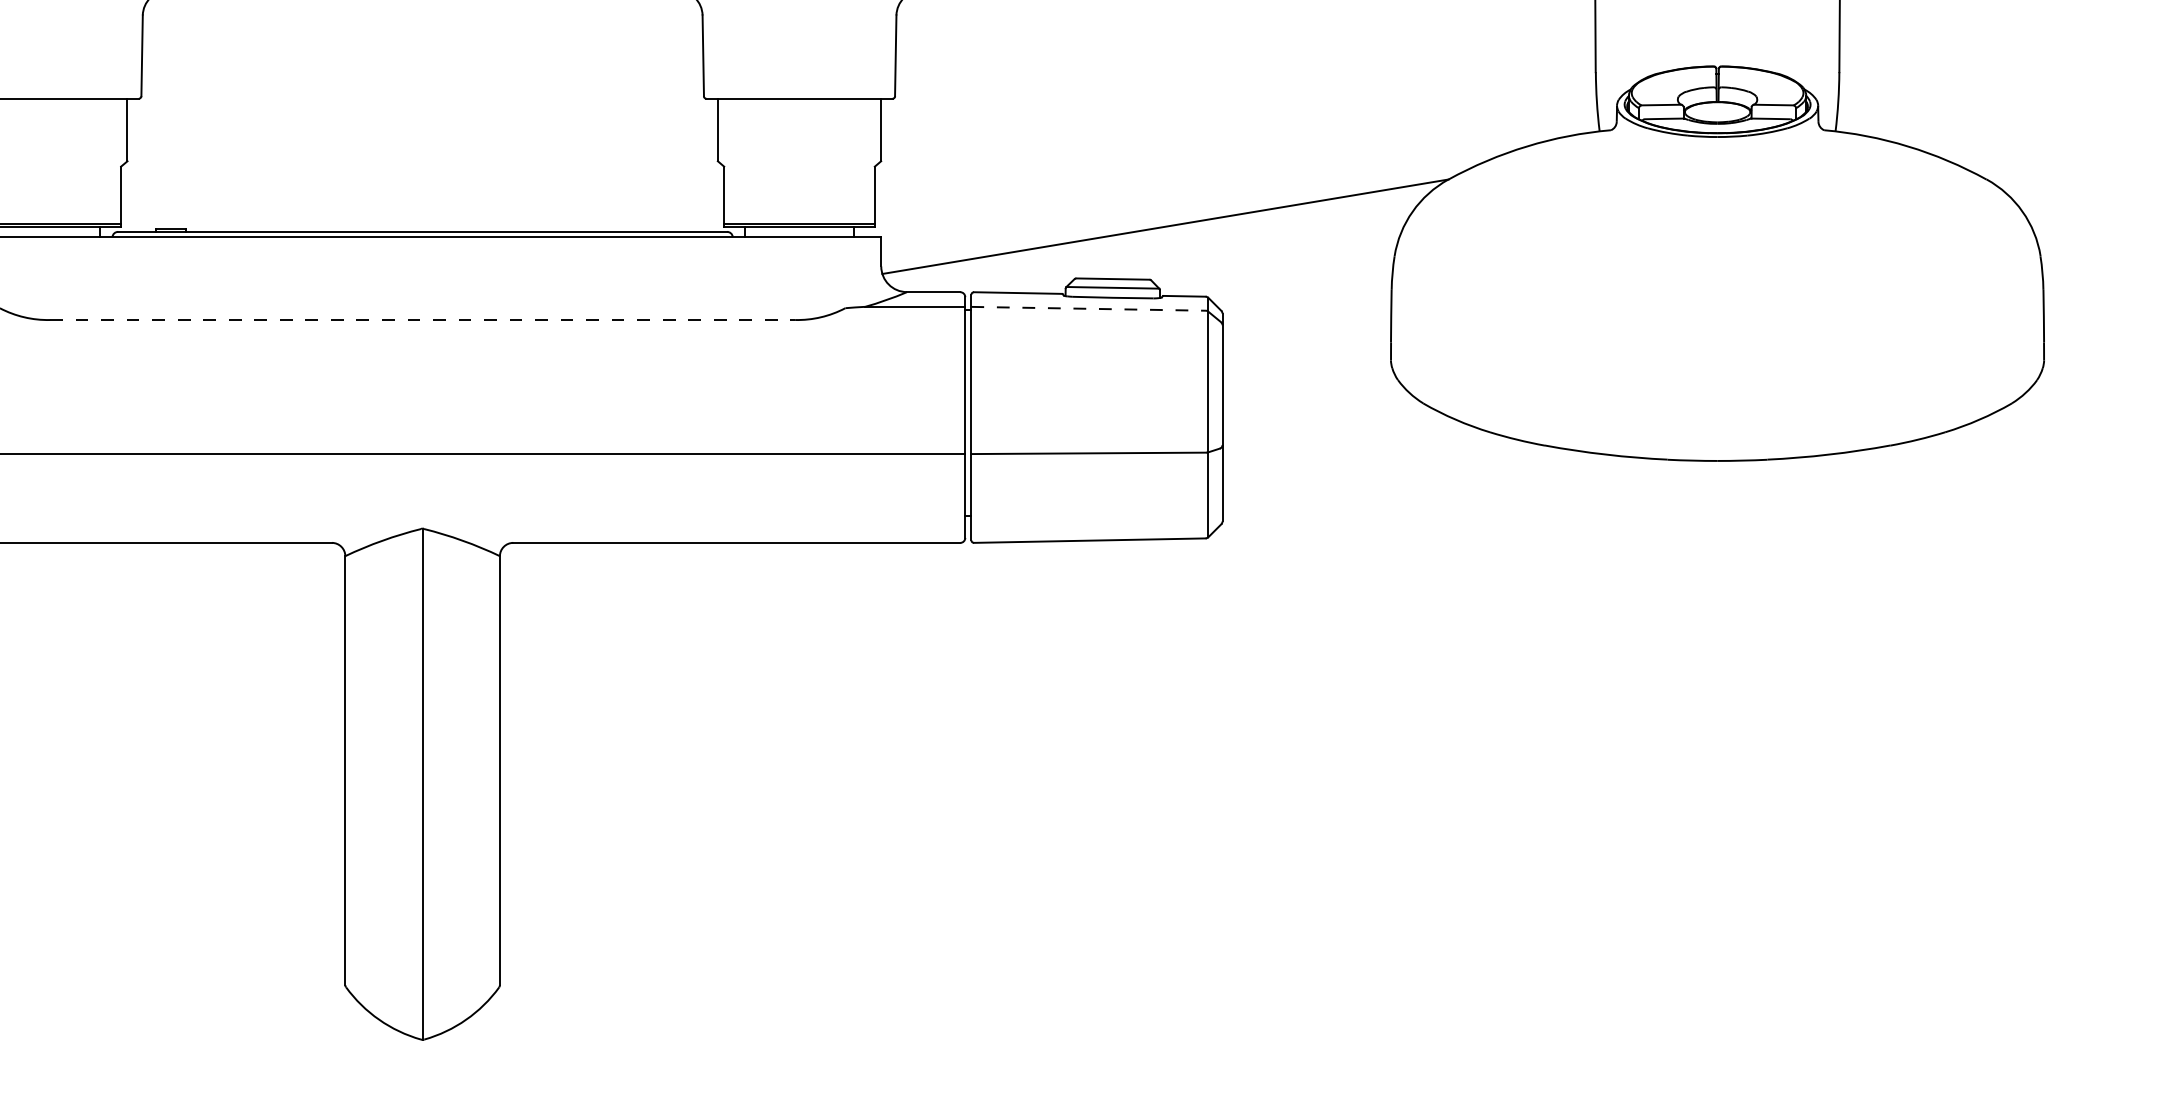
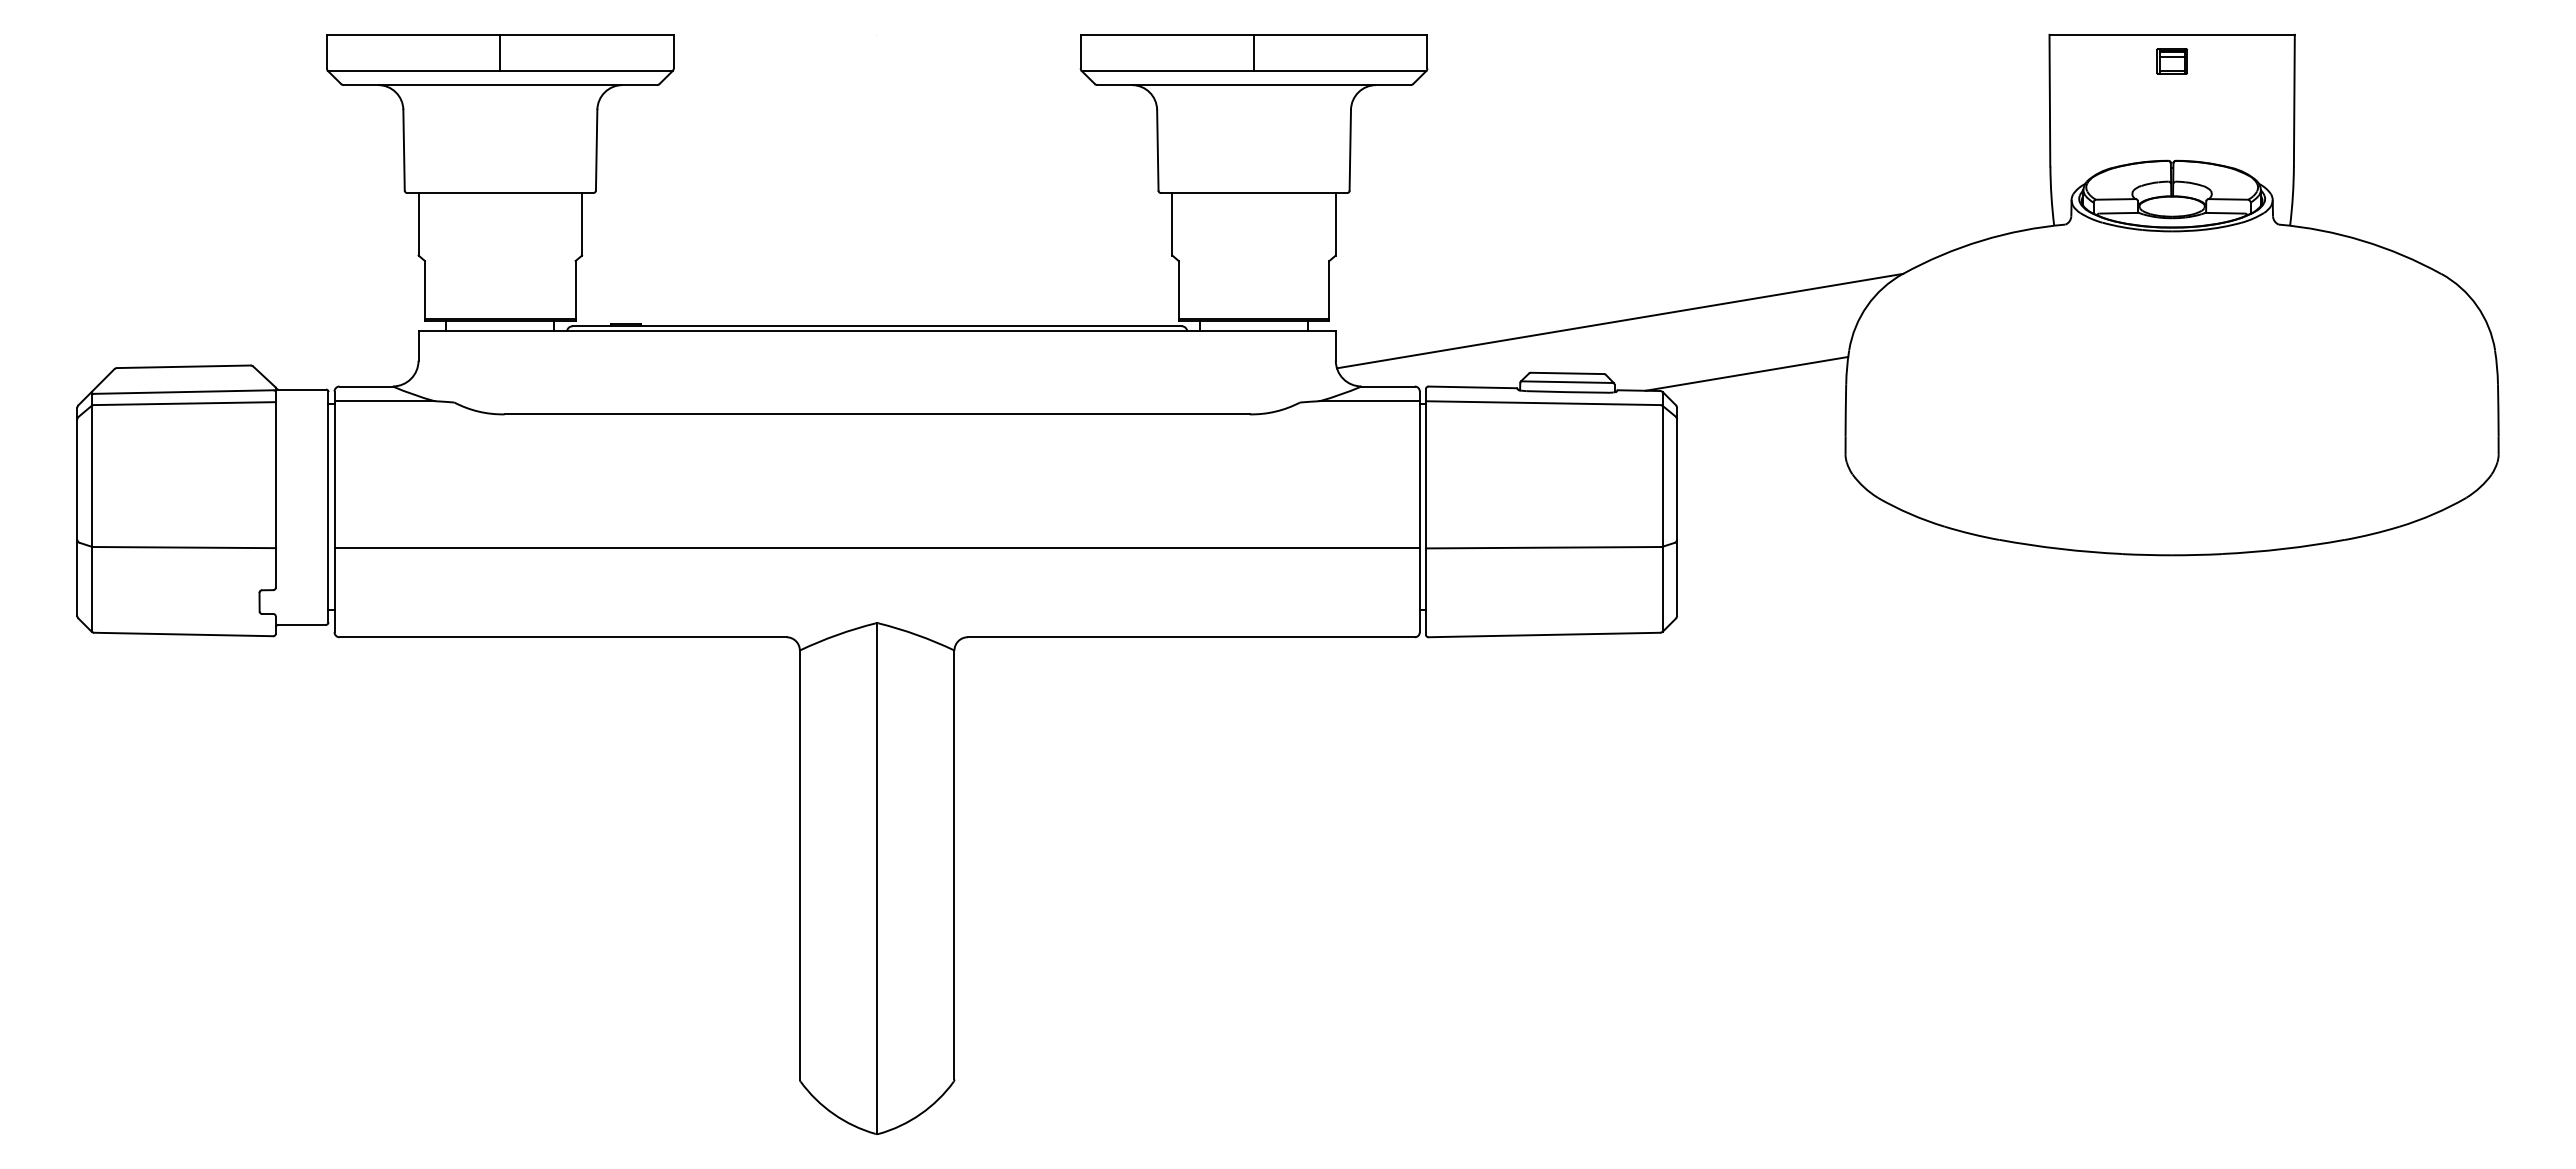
line: (1291, 279) -> (1746, 373), added
line: (1088, 309) -> (1543, 403), dashed -> solid
line: (422, 320) -> (877, 414), dashed -> solid

